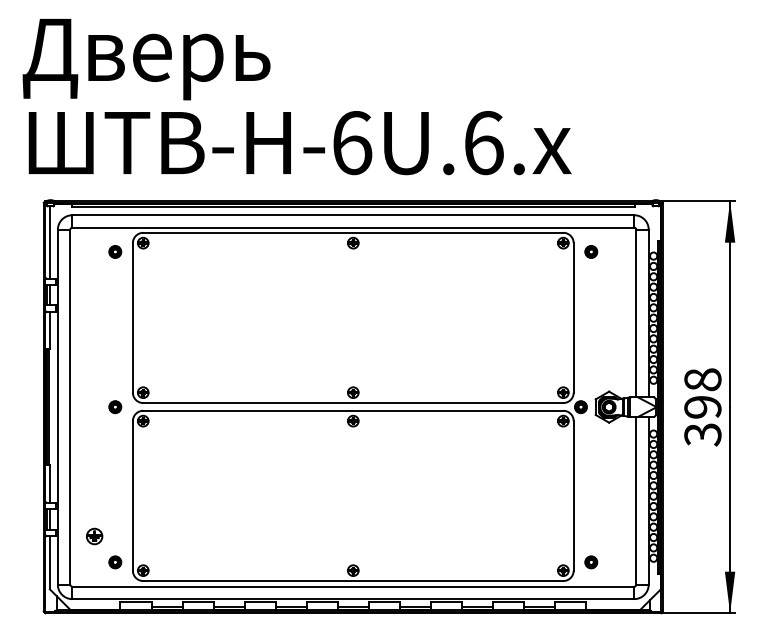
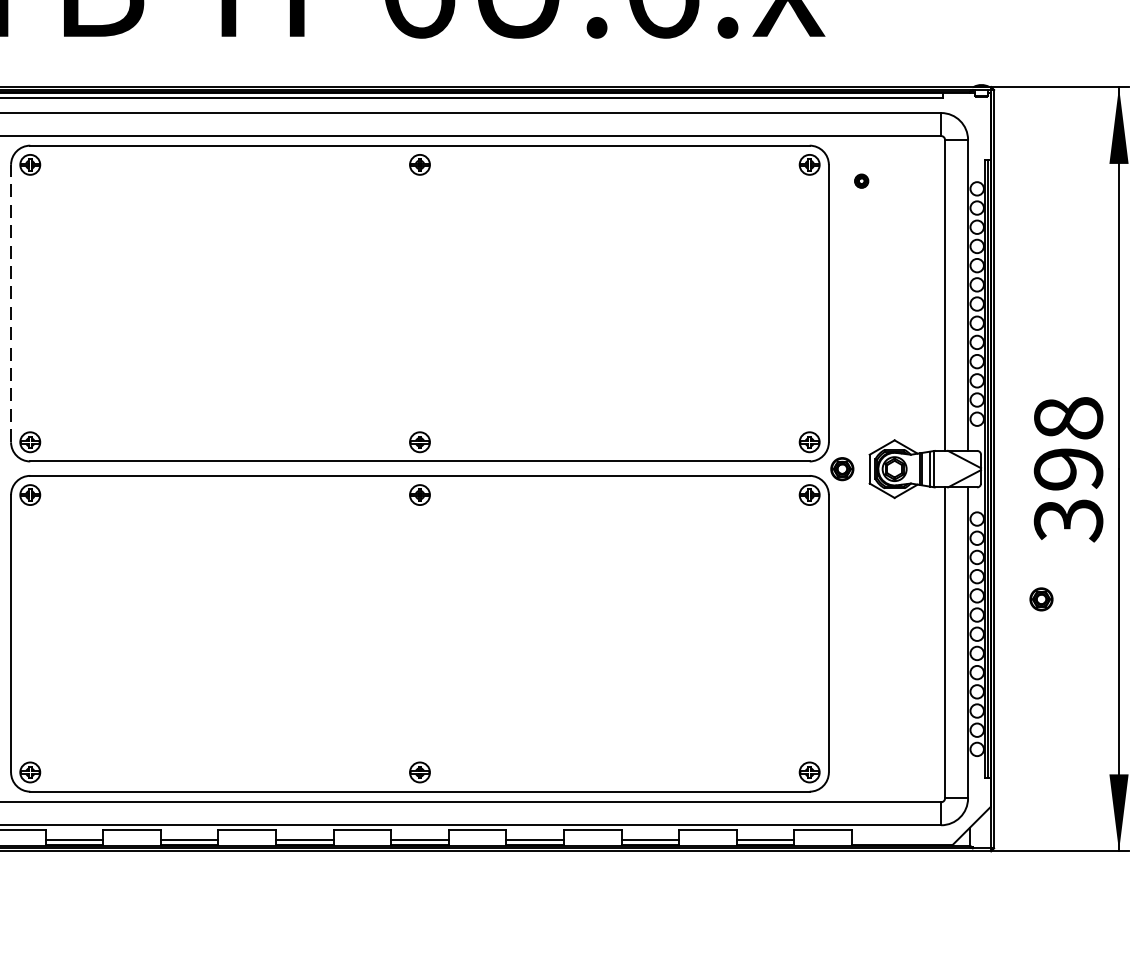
part: (591, 251) -> (861, 180), size x0.6
line: (132, 317) -> (10, 302), solid -> dashed
part: (591, 562) -> (1041, 599), moved

